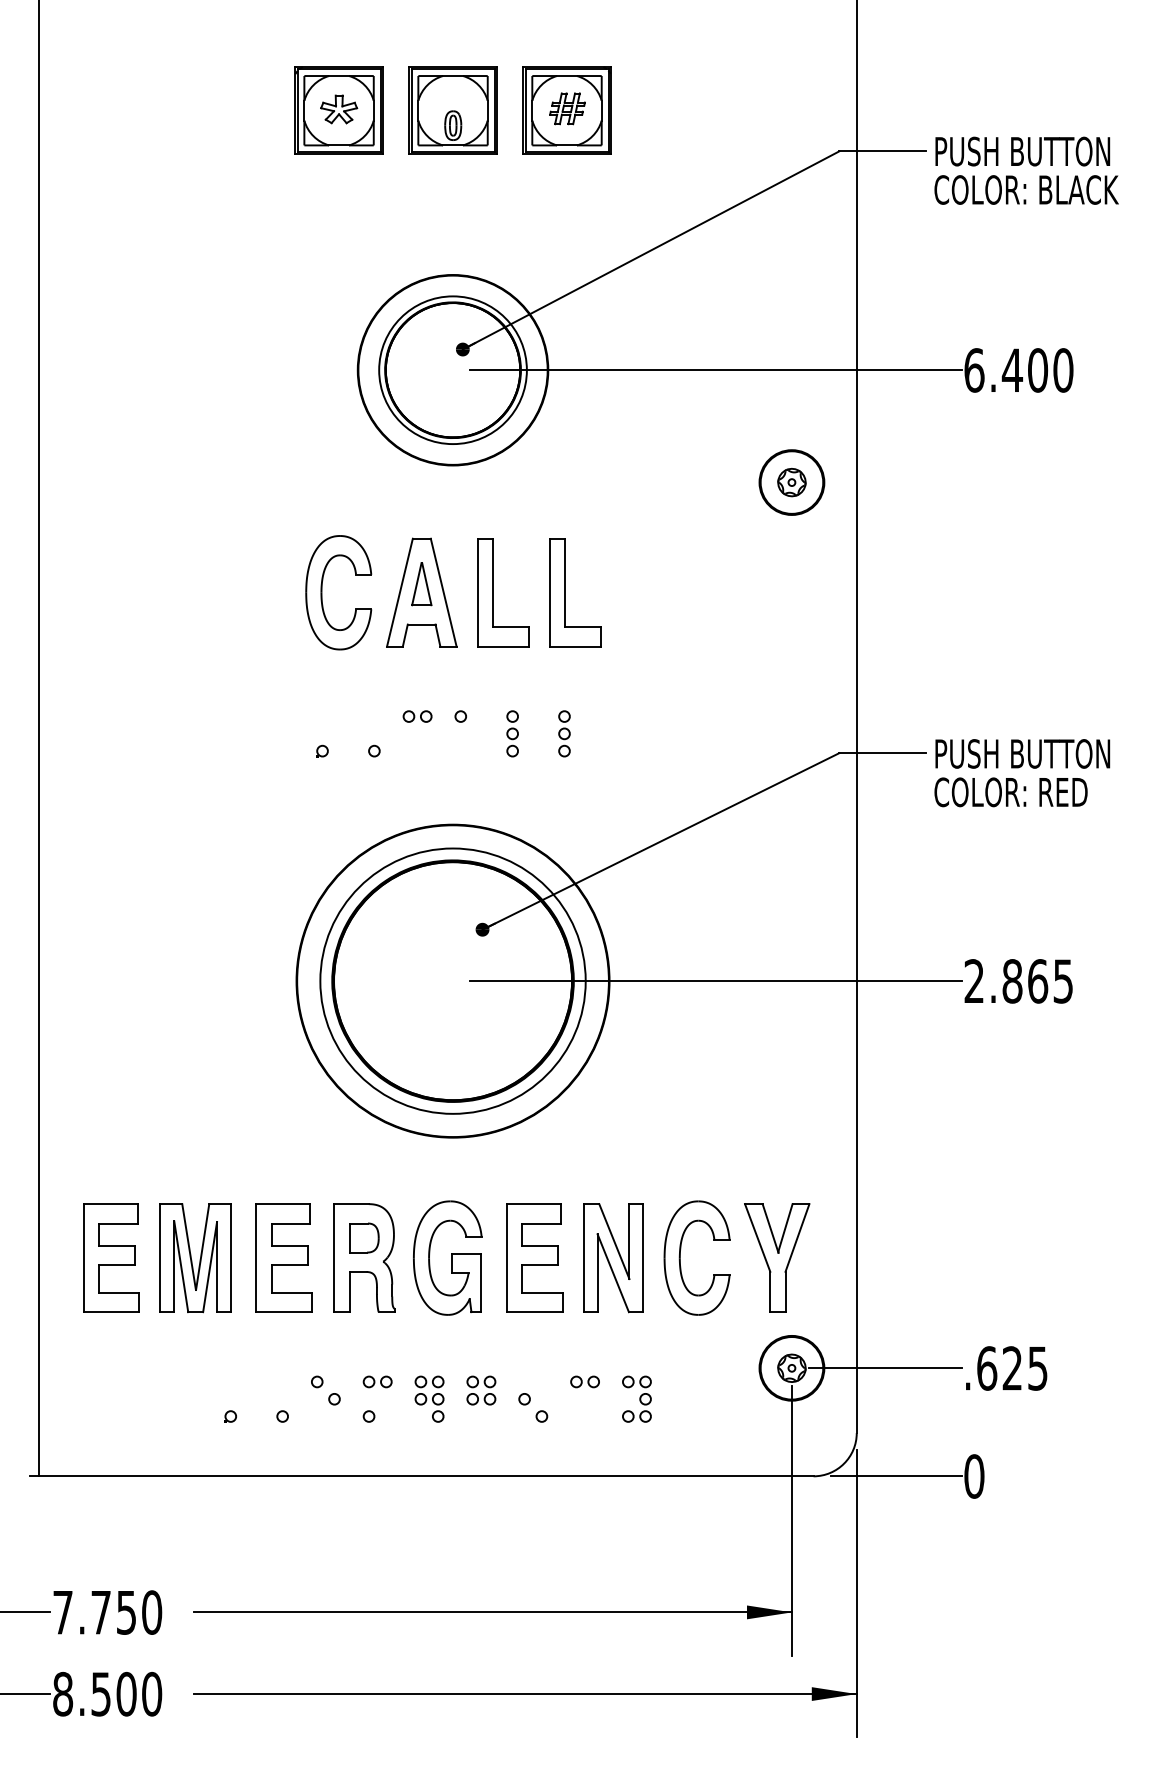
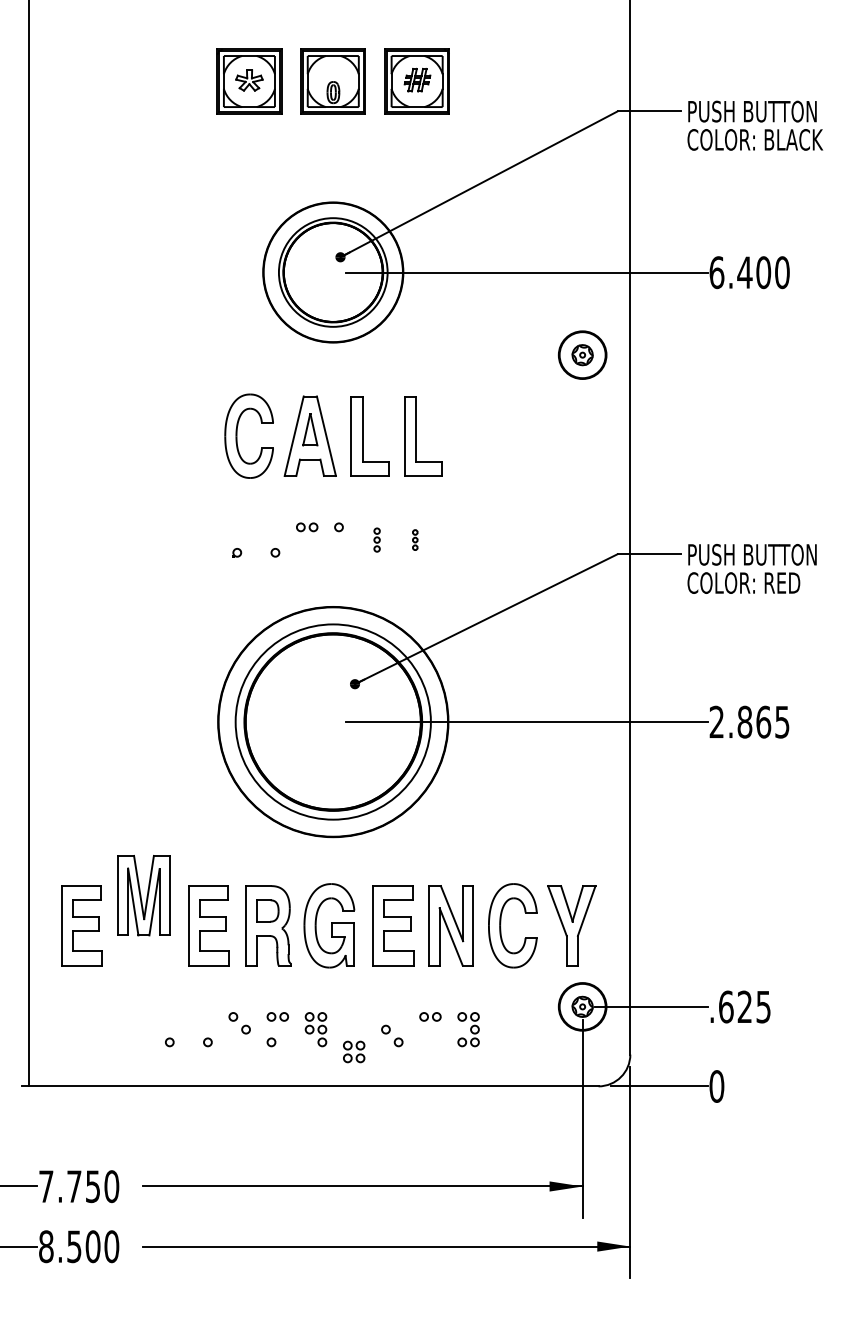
part: (512, 733) -> (377, 539), size x0.7
part: (564, 733) -> (415, 539), size x0.6
part: (195, 1258) -> (143, 895), moved
part: (481, 1390) -> (354, 1051), moved

